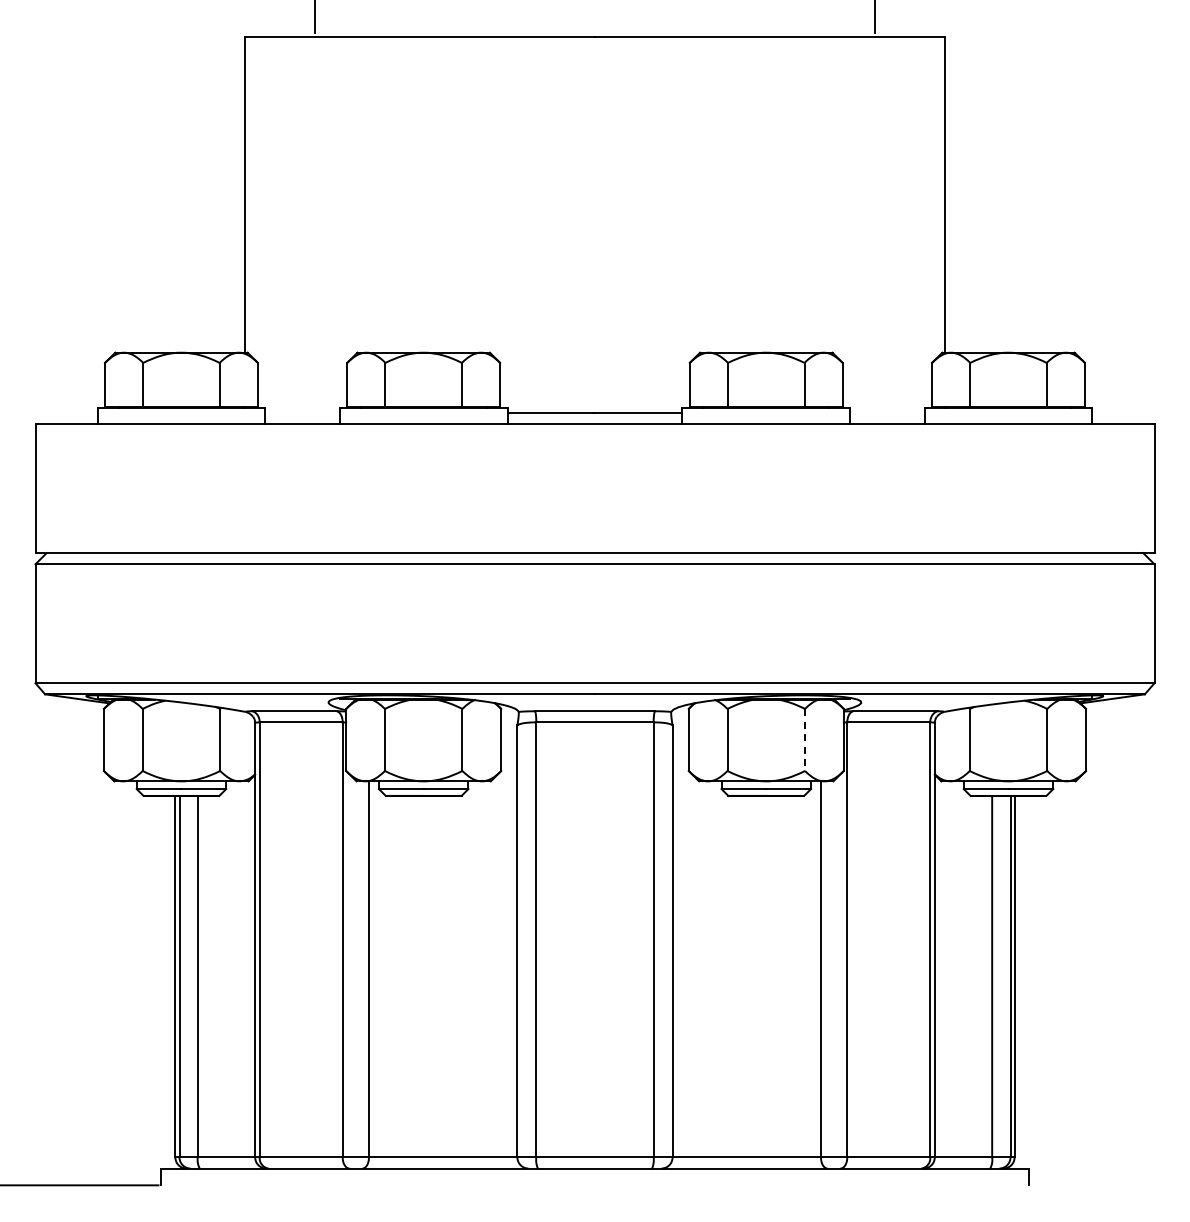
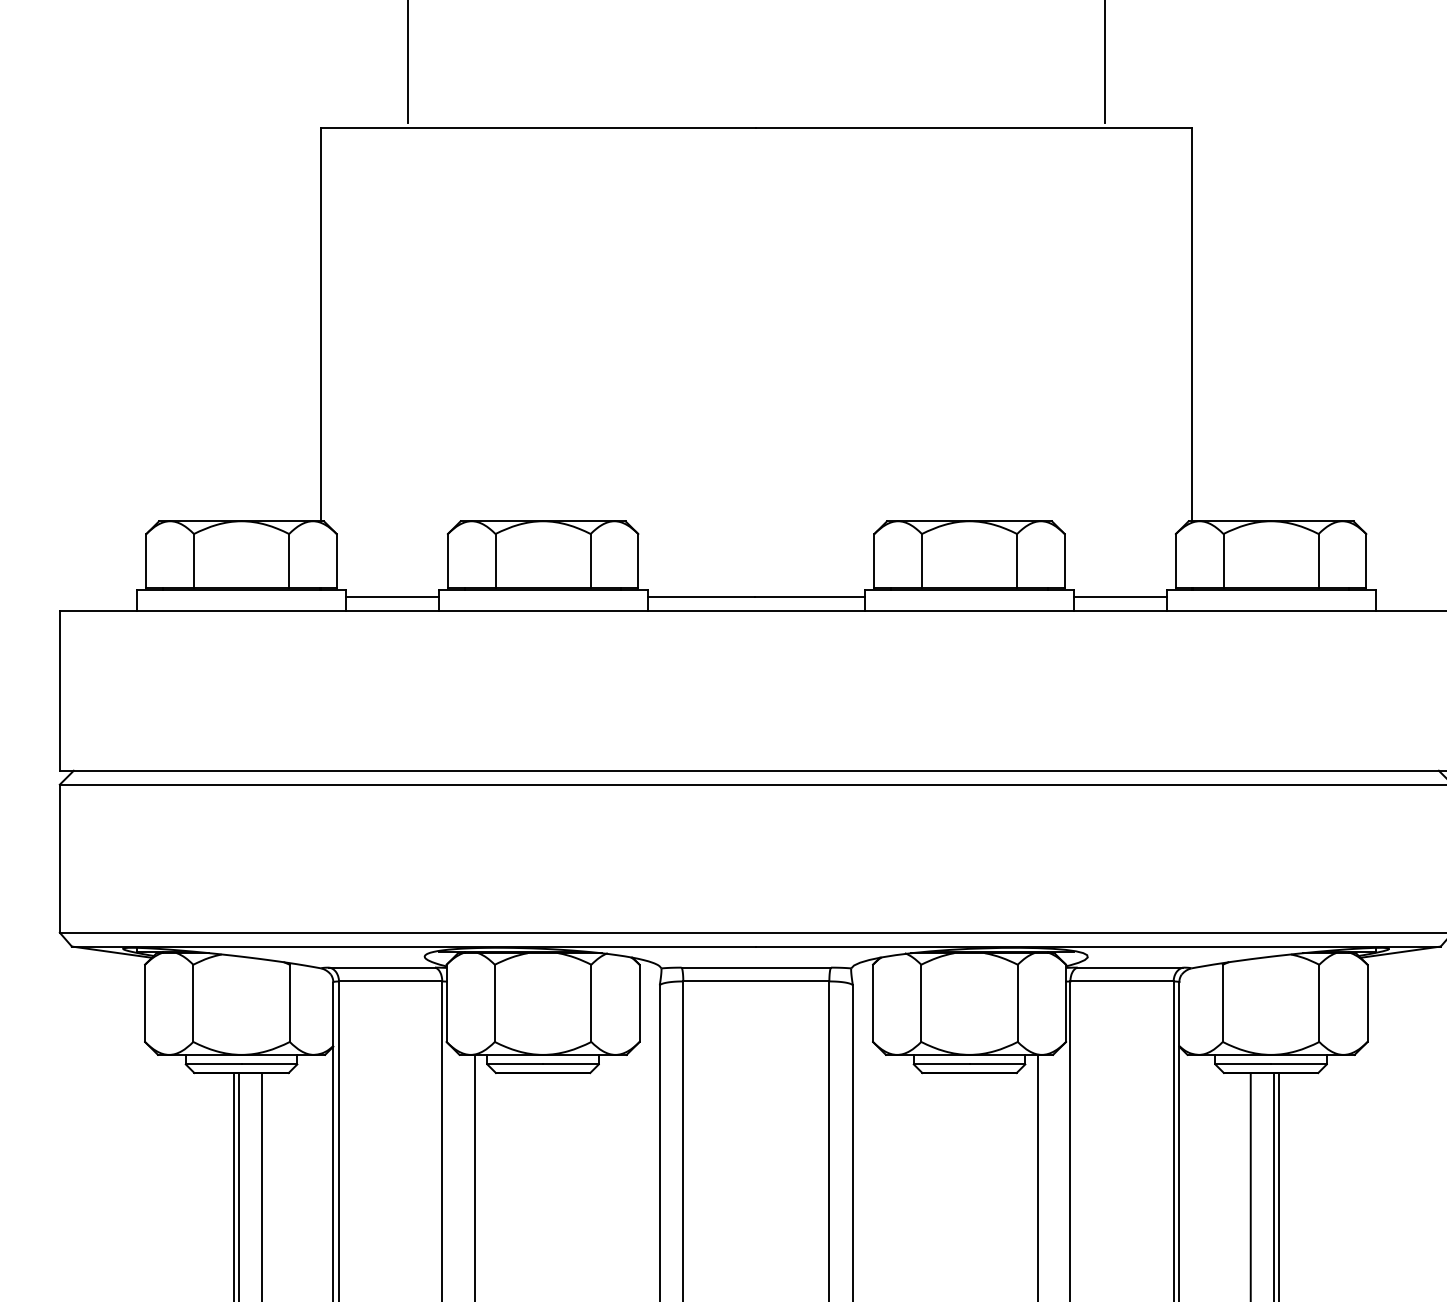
line: (302, 413) -> (392, 596), added
line: (887, 413) -> (1120, 596), added
line: (805, 740) -> (1018, 1004), dashed -> solid

